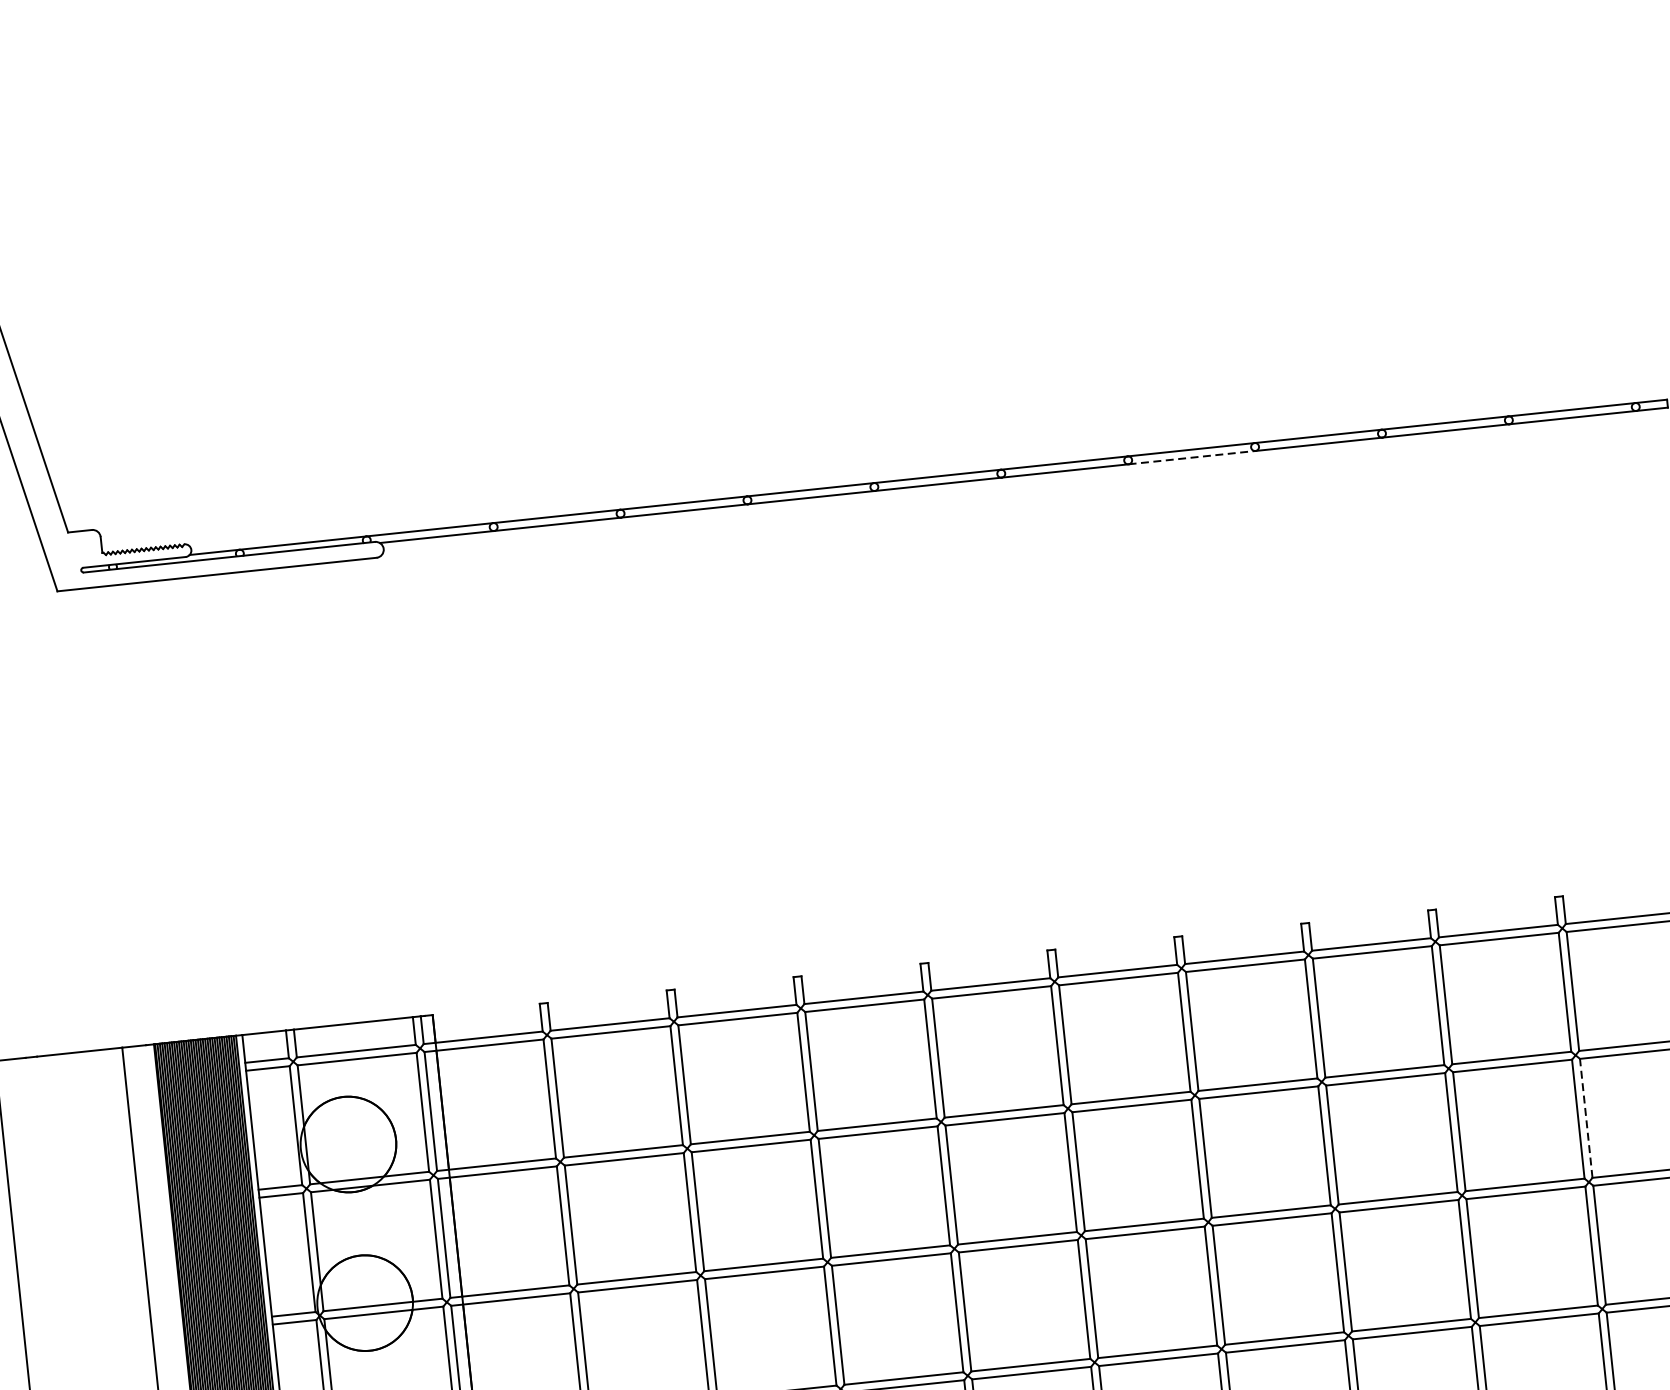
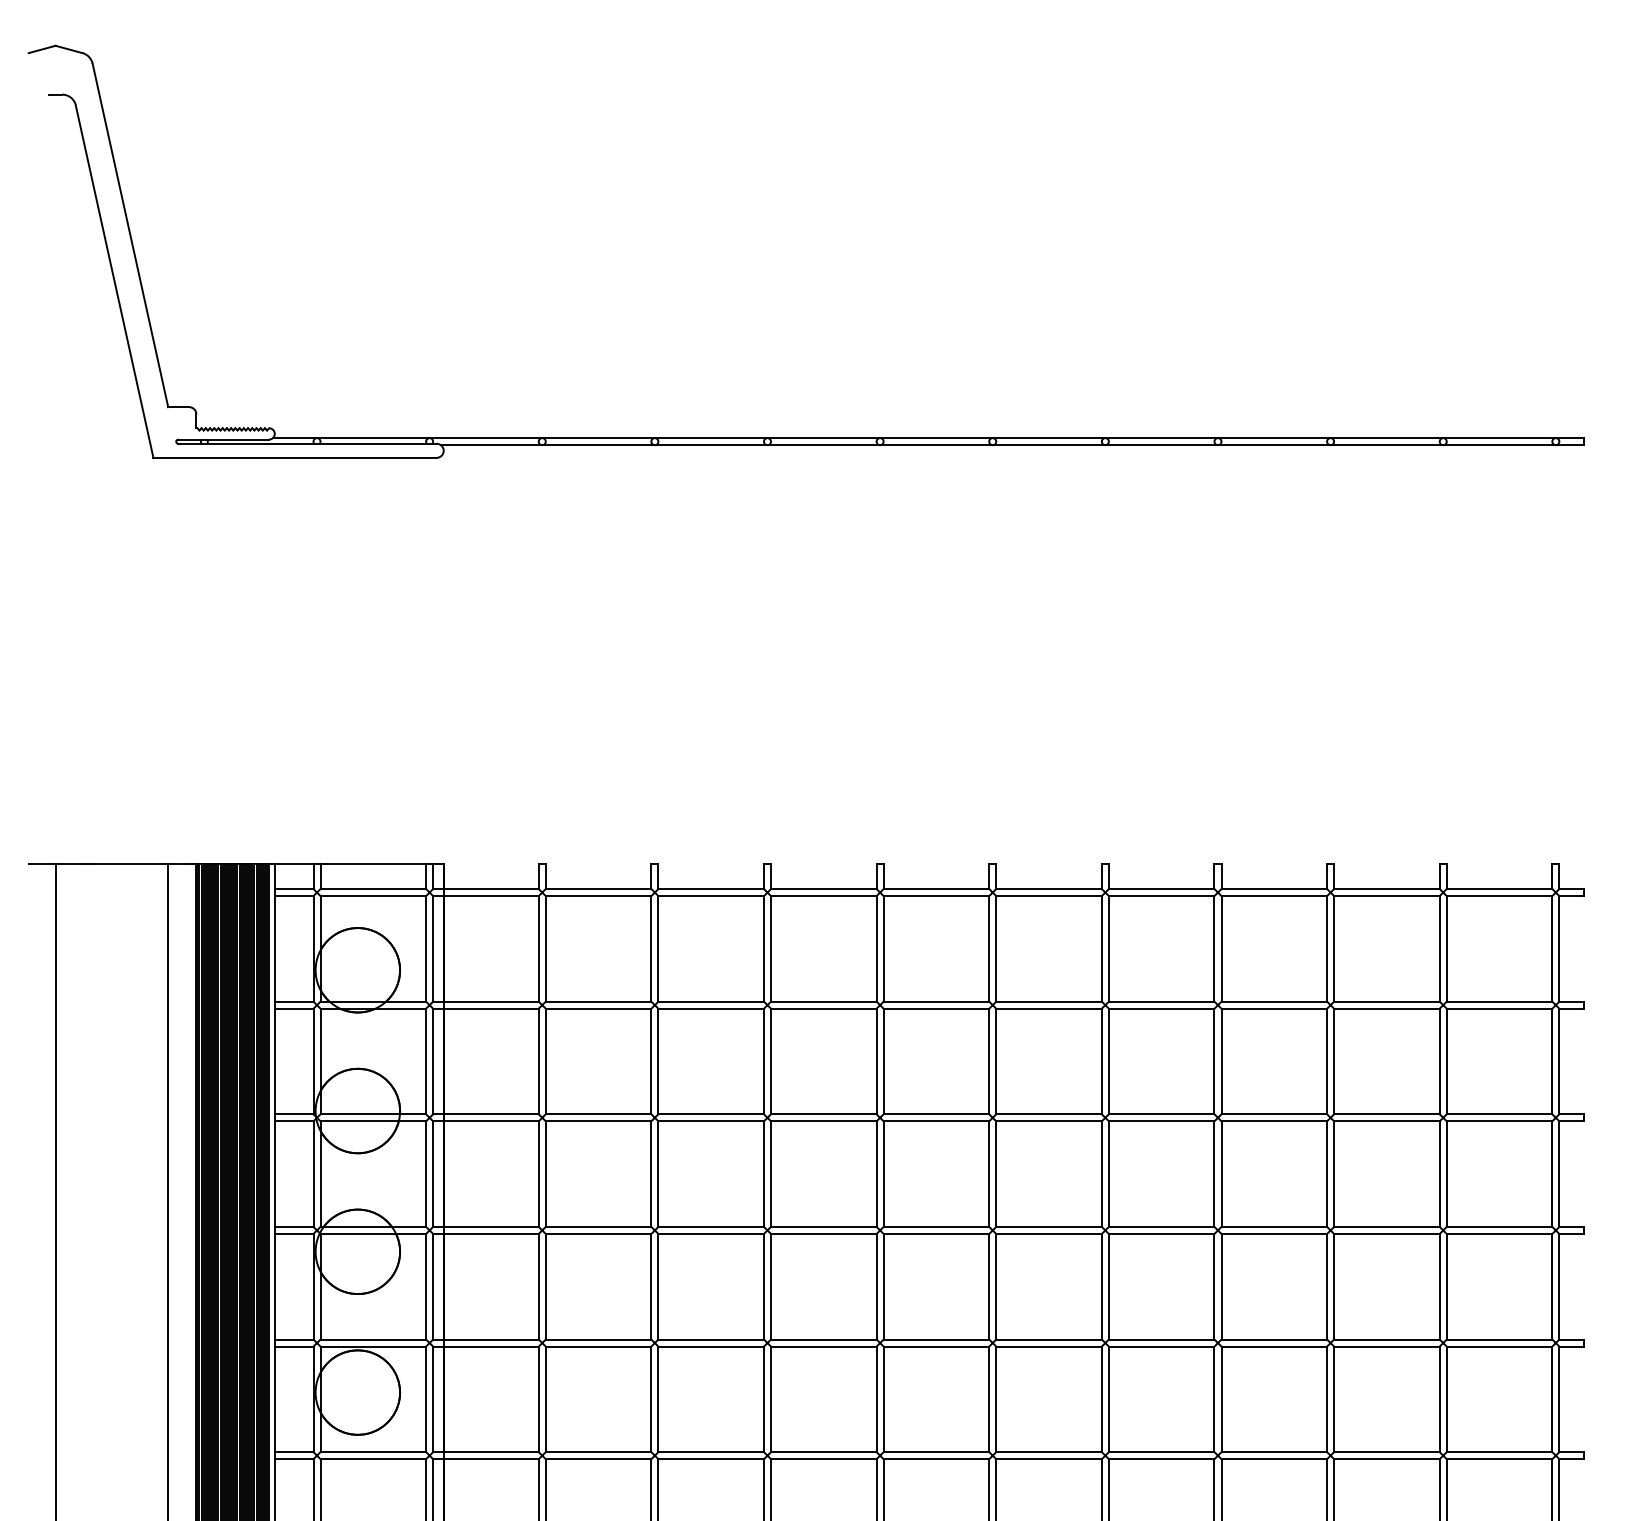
line: (1193, 457) -> (1162, 445), dashed -> solid
line: (1585, 1118) -> (1446, 1061), dashed -> solid

